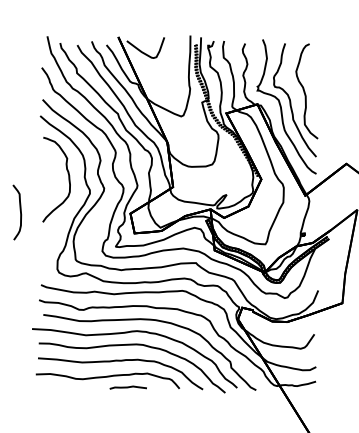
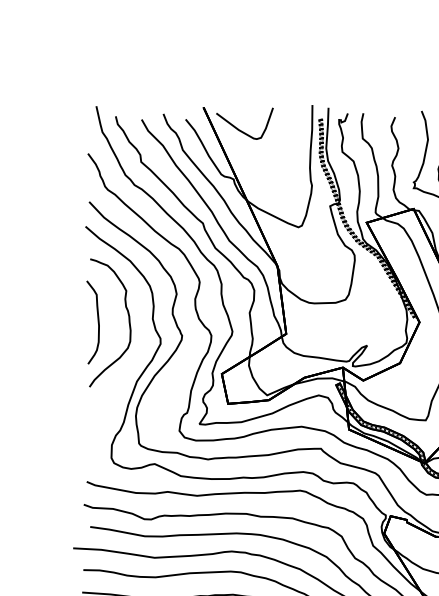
curve: (19, 210) -> (96, 319), moved

